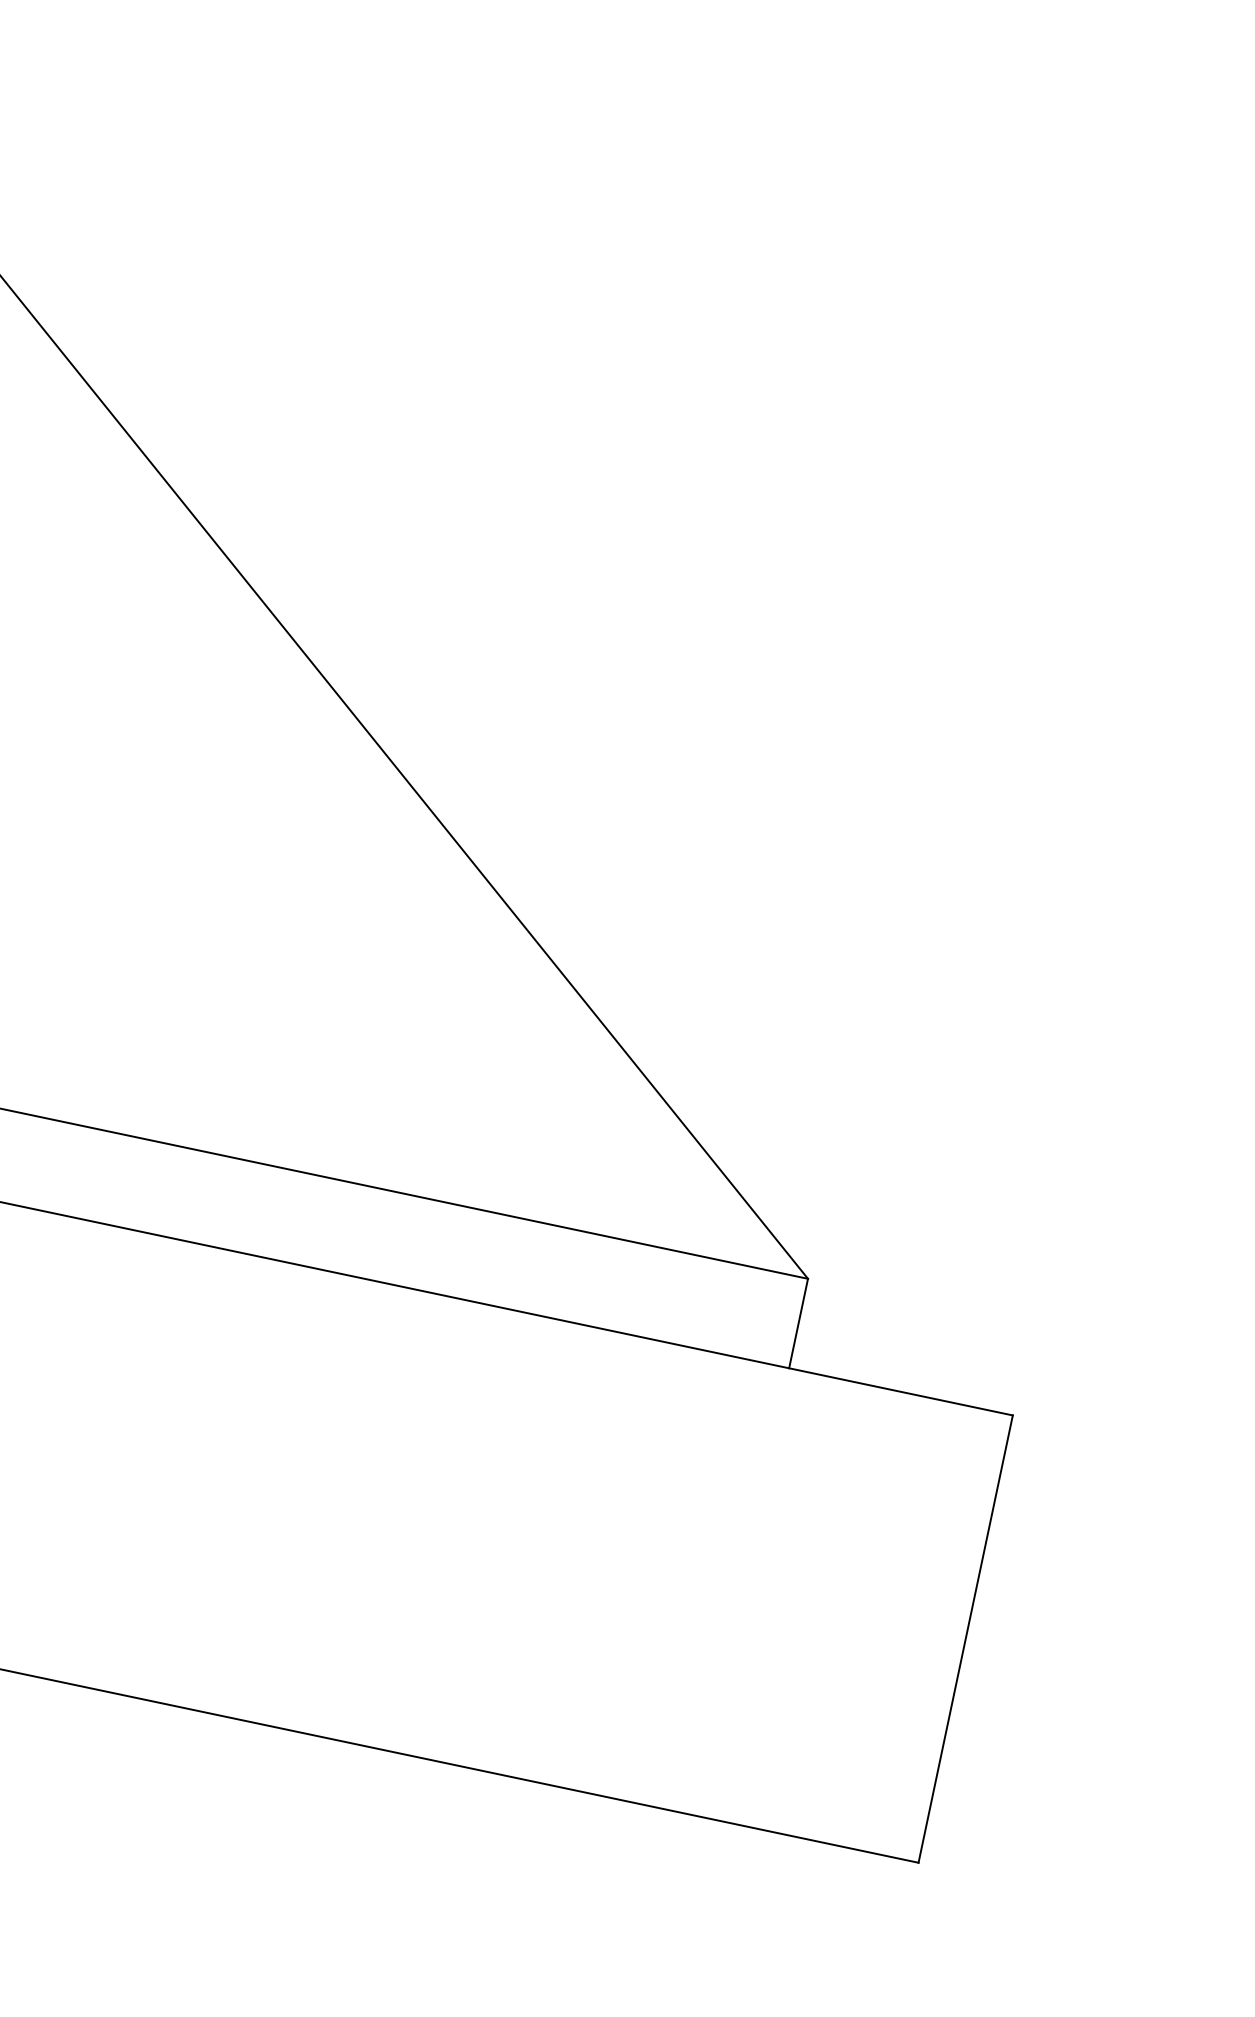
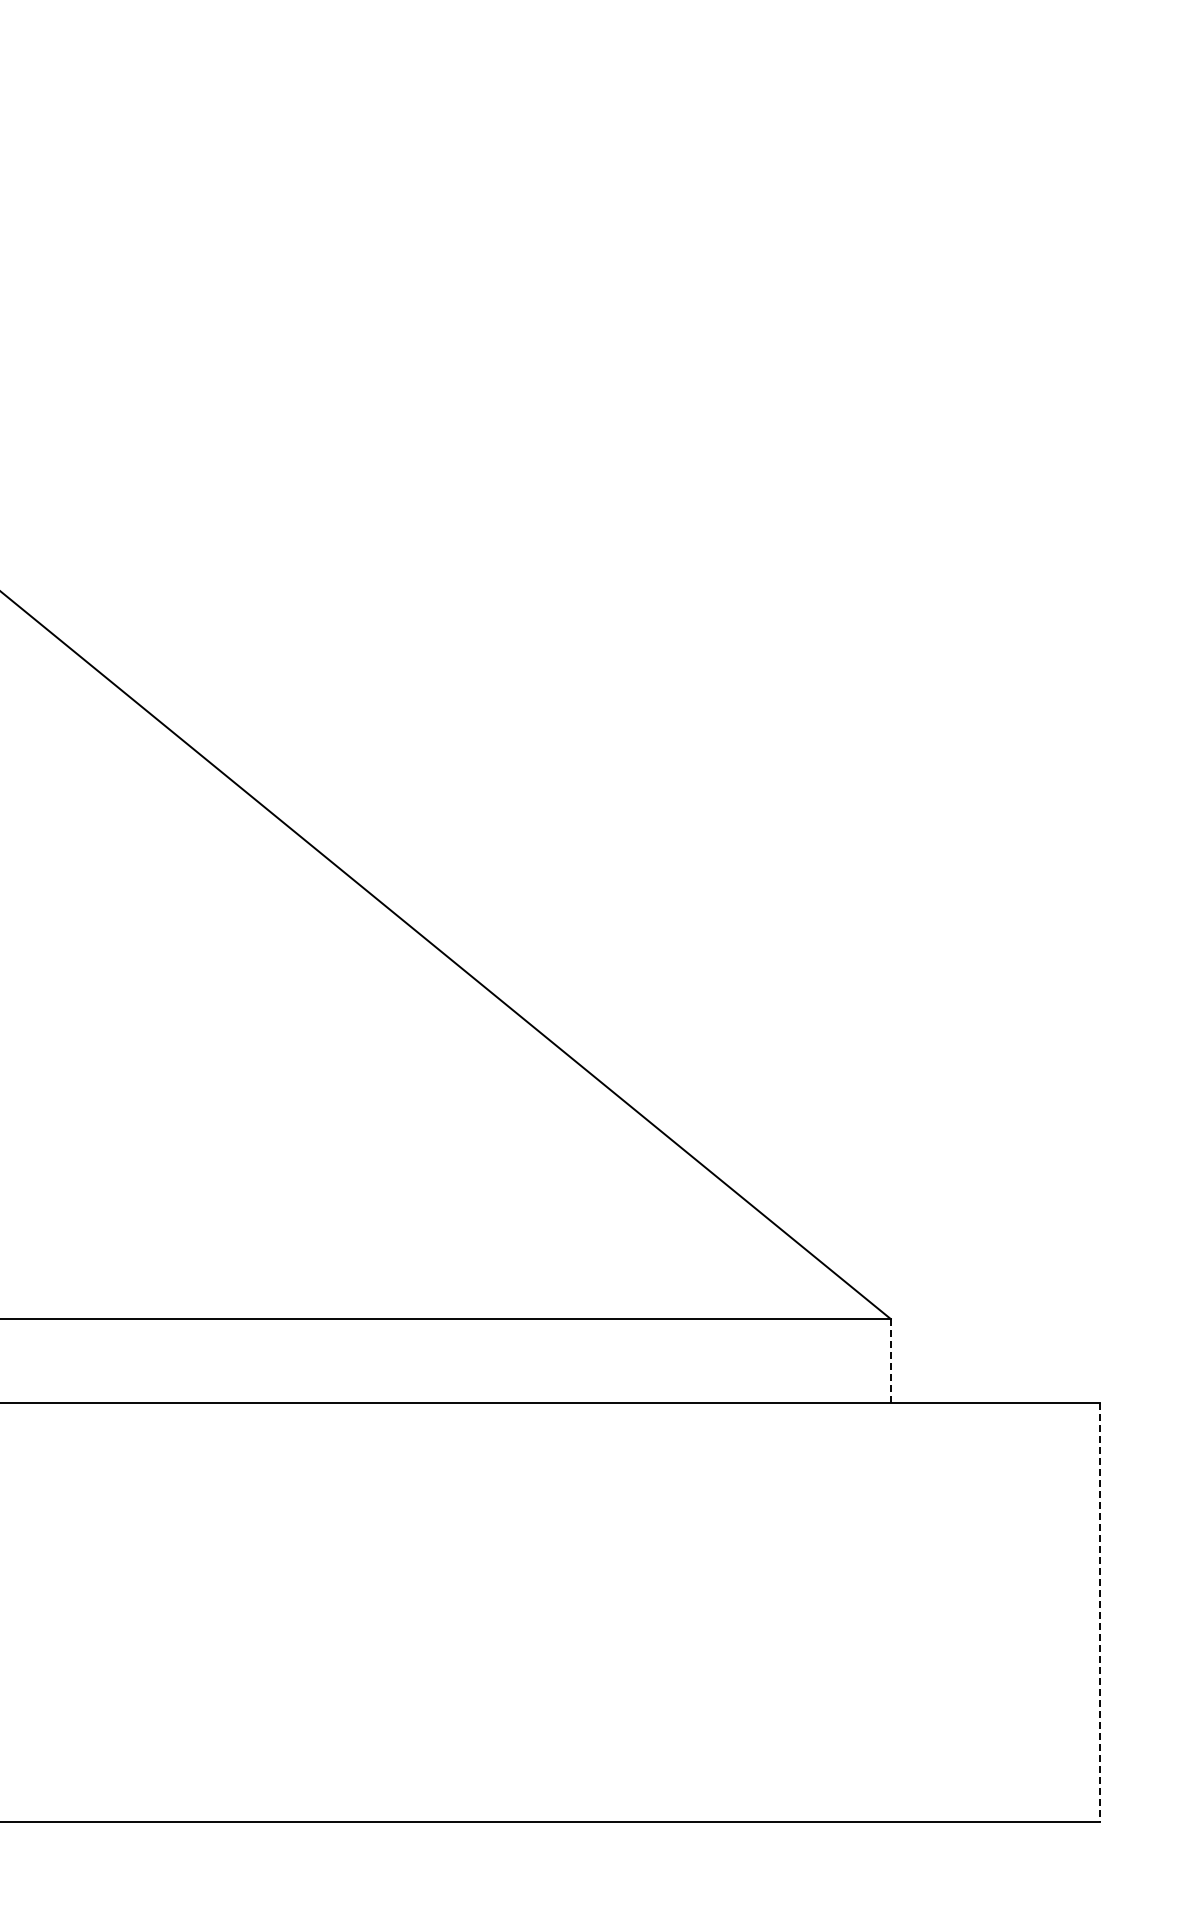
line: (798, 1323) -> (890, 1360), solid -> dashed
line: (965, 1639) -> (1100, 1612), solid -> dashed

